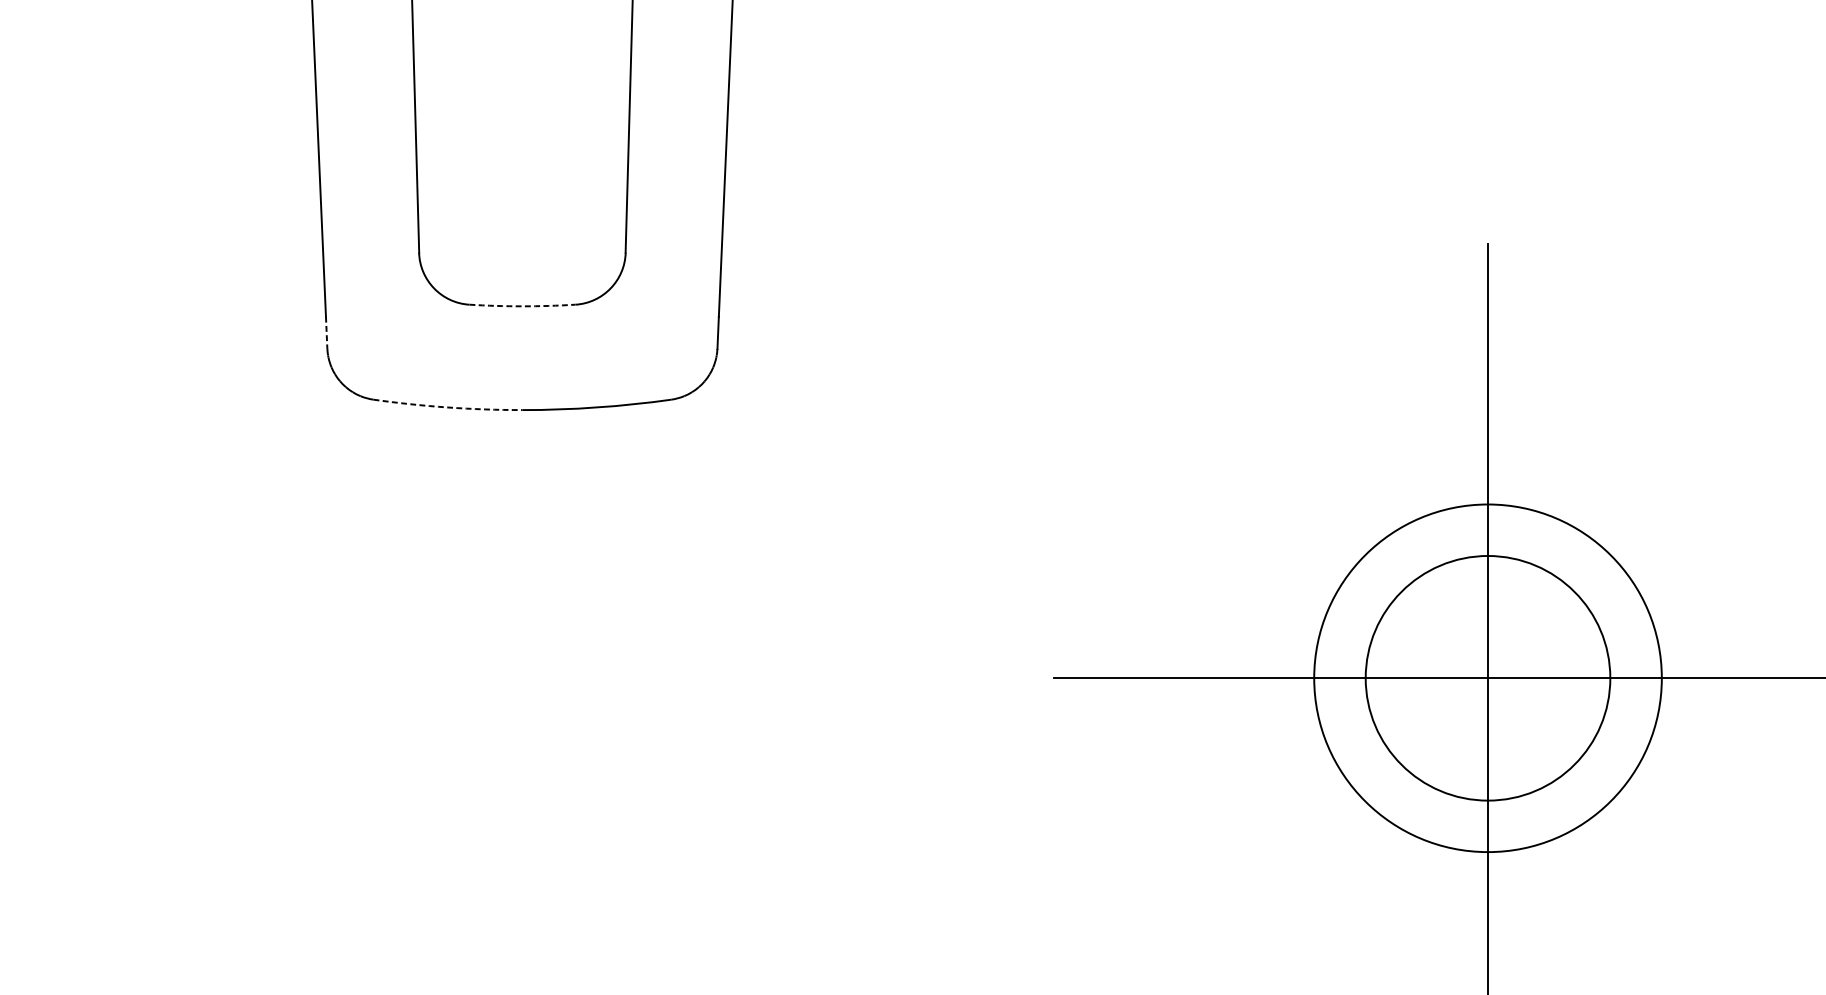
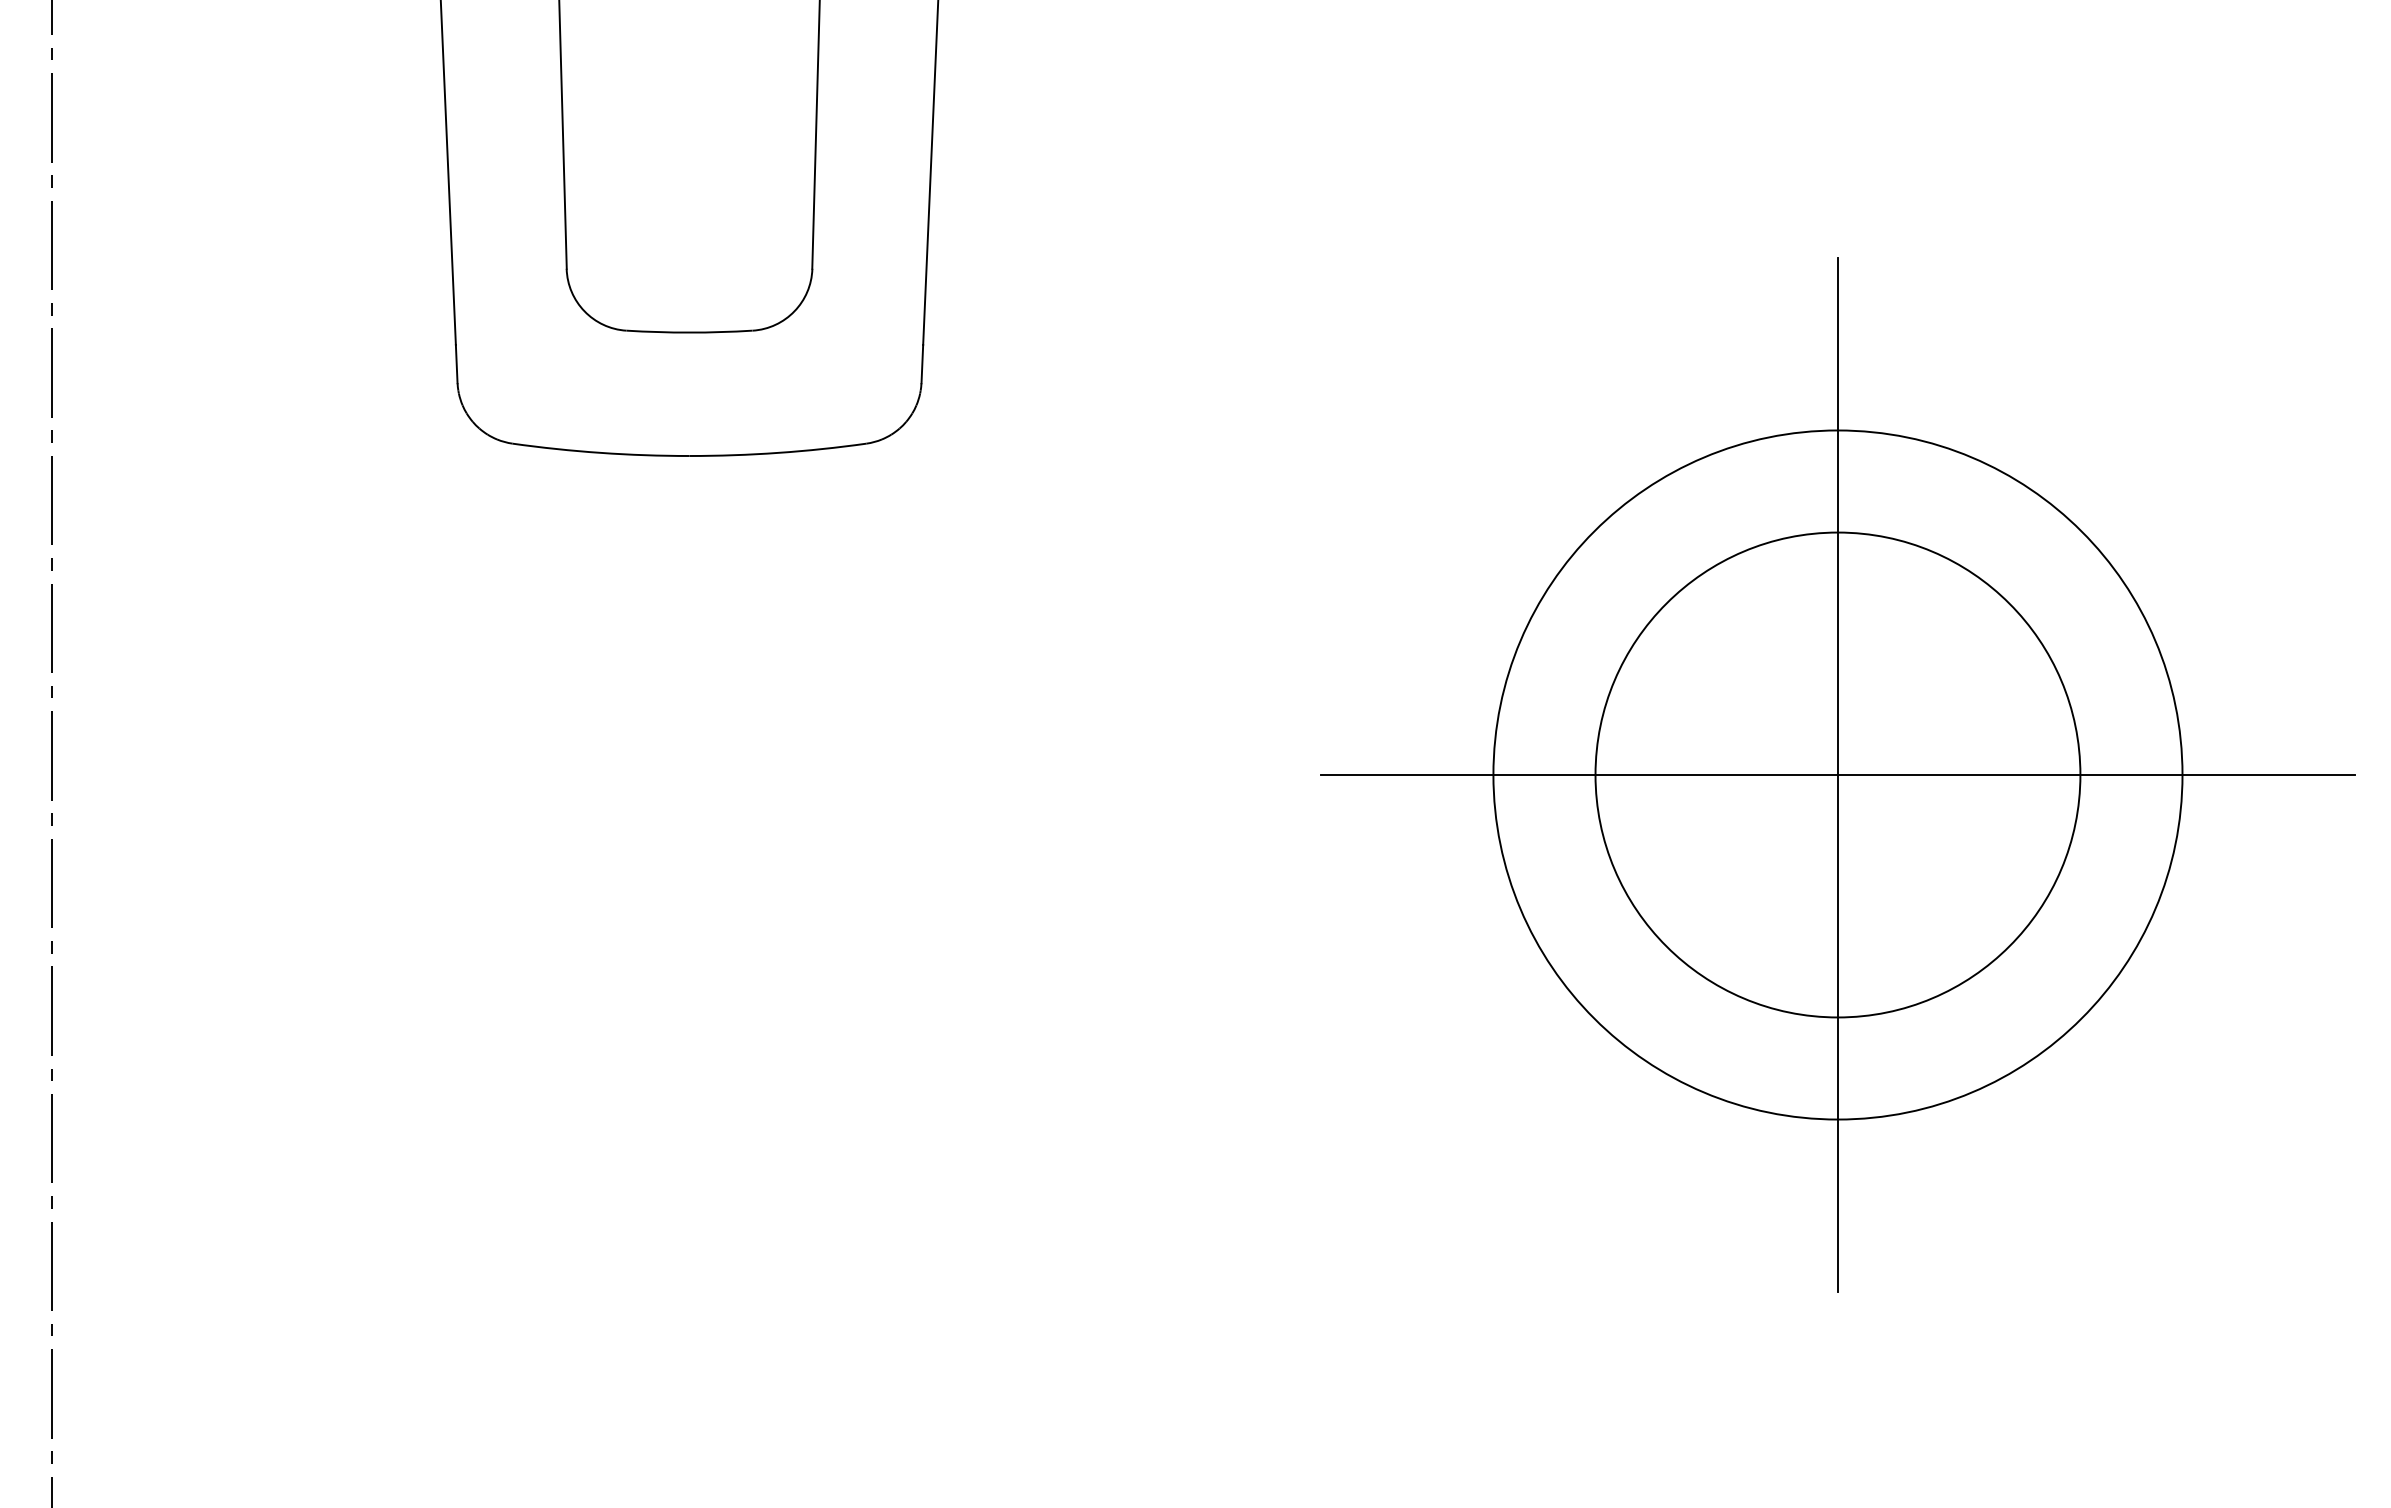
arc: (522, 306) -> (689, 332), dashed -> solid
line: (326, 333) -> (456, 364), dashed -> solid
arc: (447, 407) -> (600, 452), dashed -> solid
circle: (1487, 677) -> (1837, 774), size x1.67
circle: (1487, 677) -> (1837, 774), size x1.67

